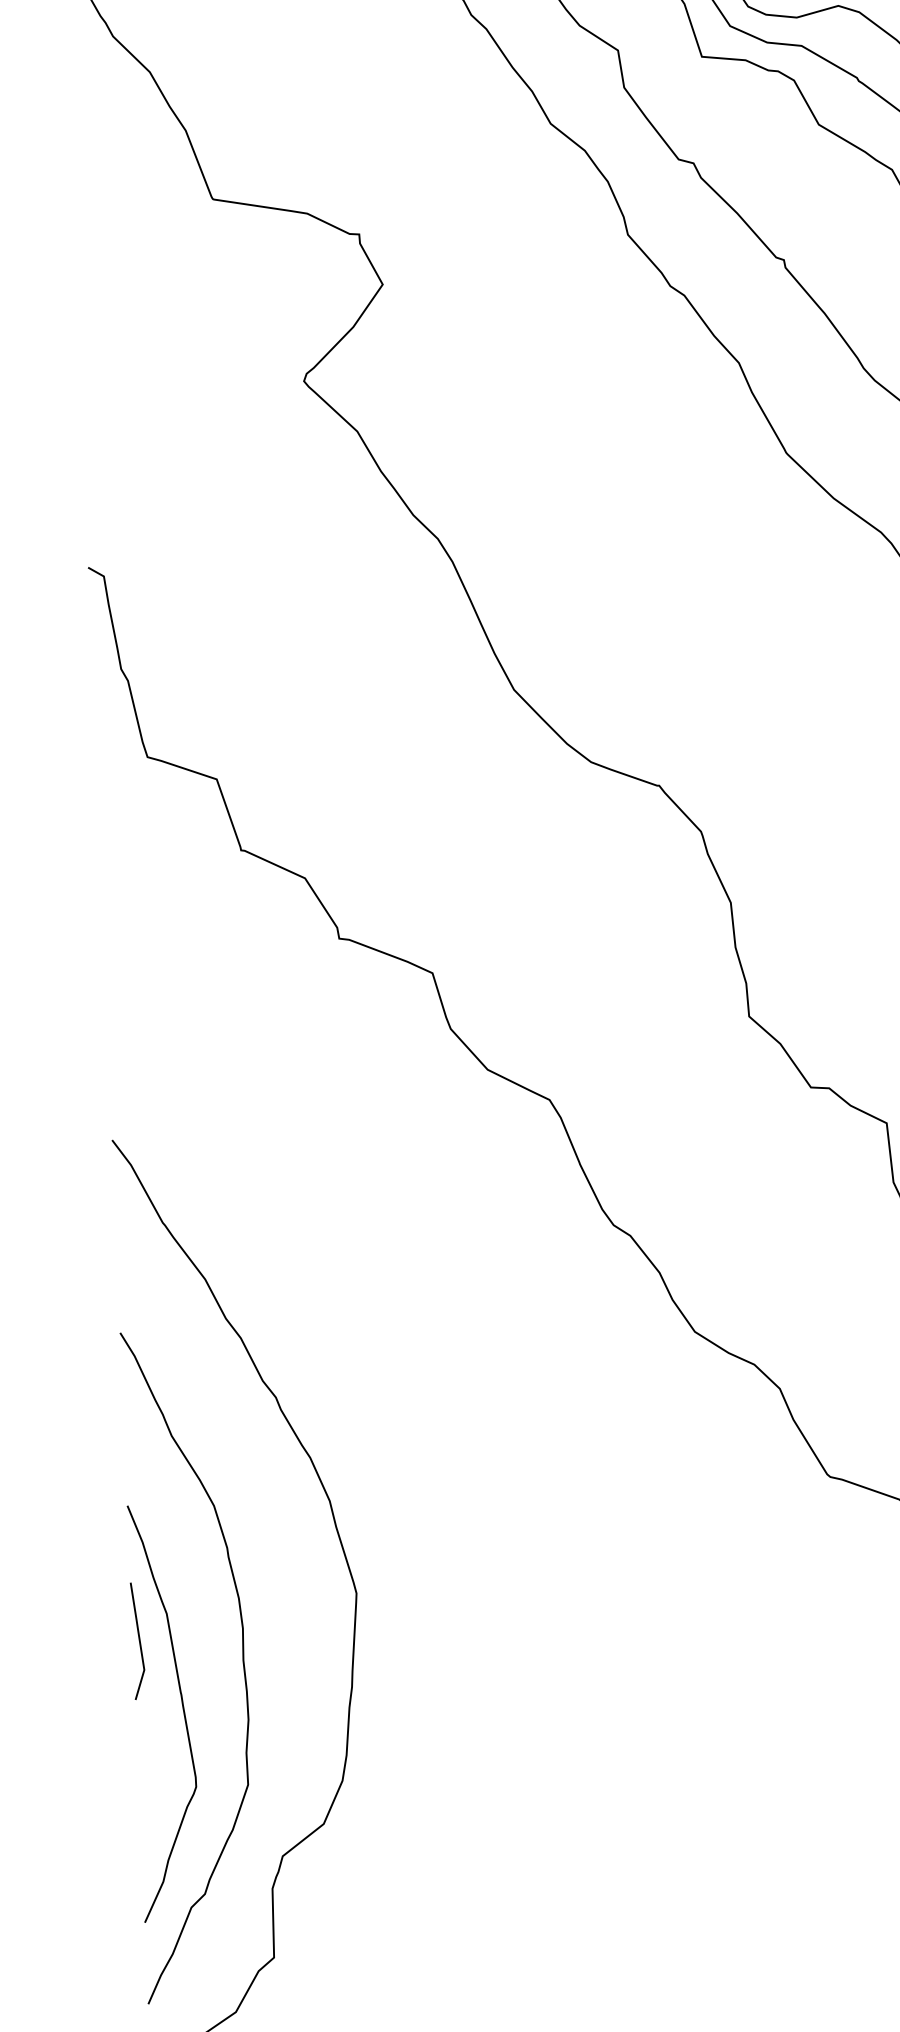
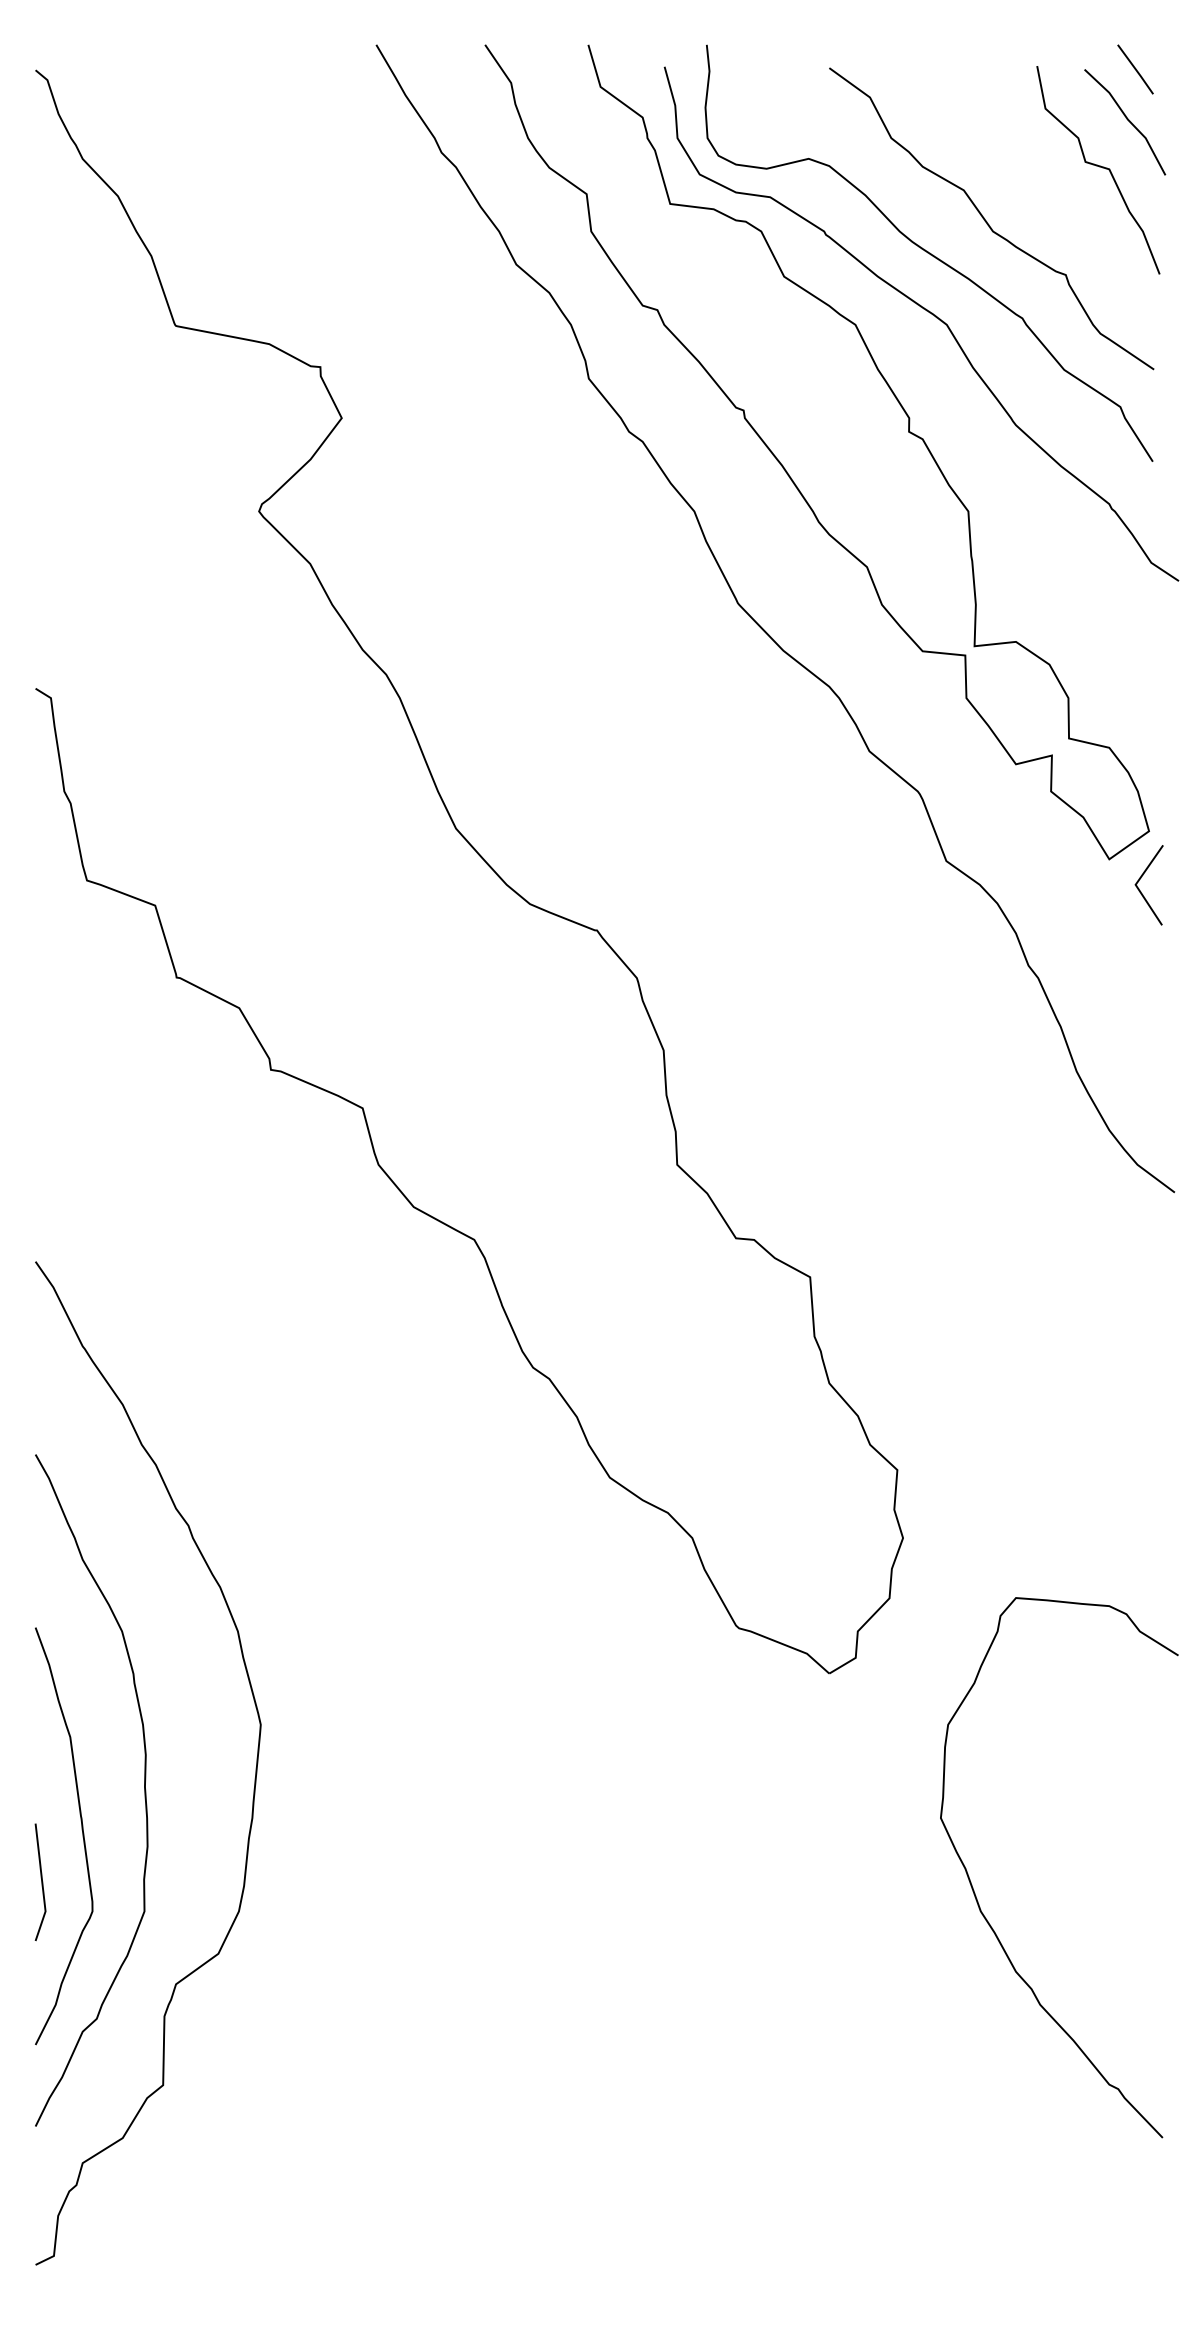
line: (139, 1641) -> (41, 1882), moved

